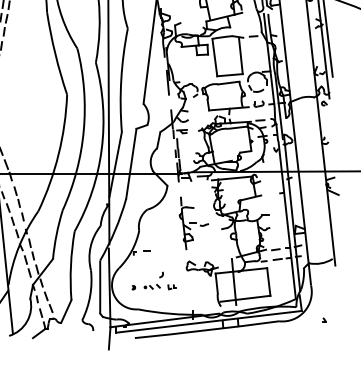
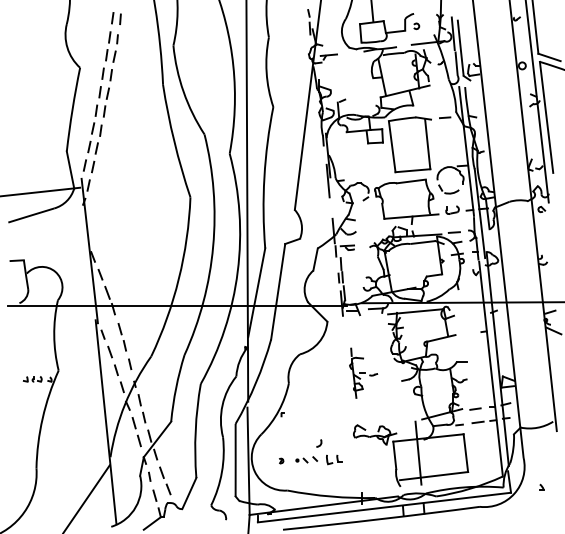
part: (193, 223) -> (363, 373), size x0.7
line: (146, 250) -> (299, 410), removed
part: (171, 287) -> (333, 460), size x1.4
part: (324, 319) -> (541, 486), moved

